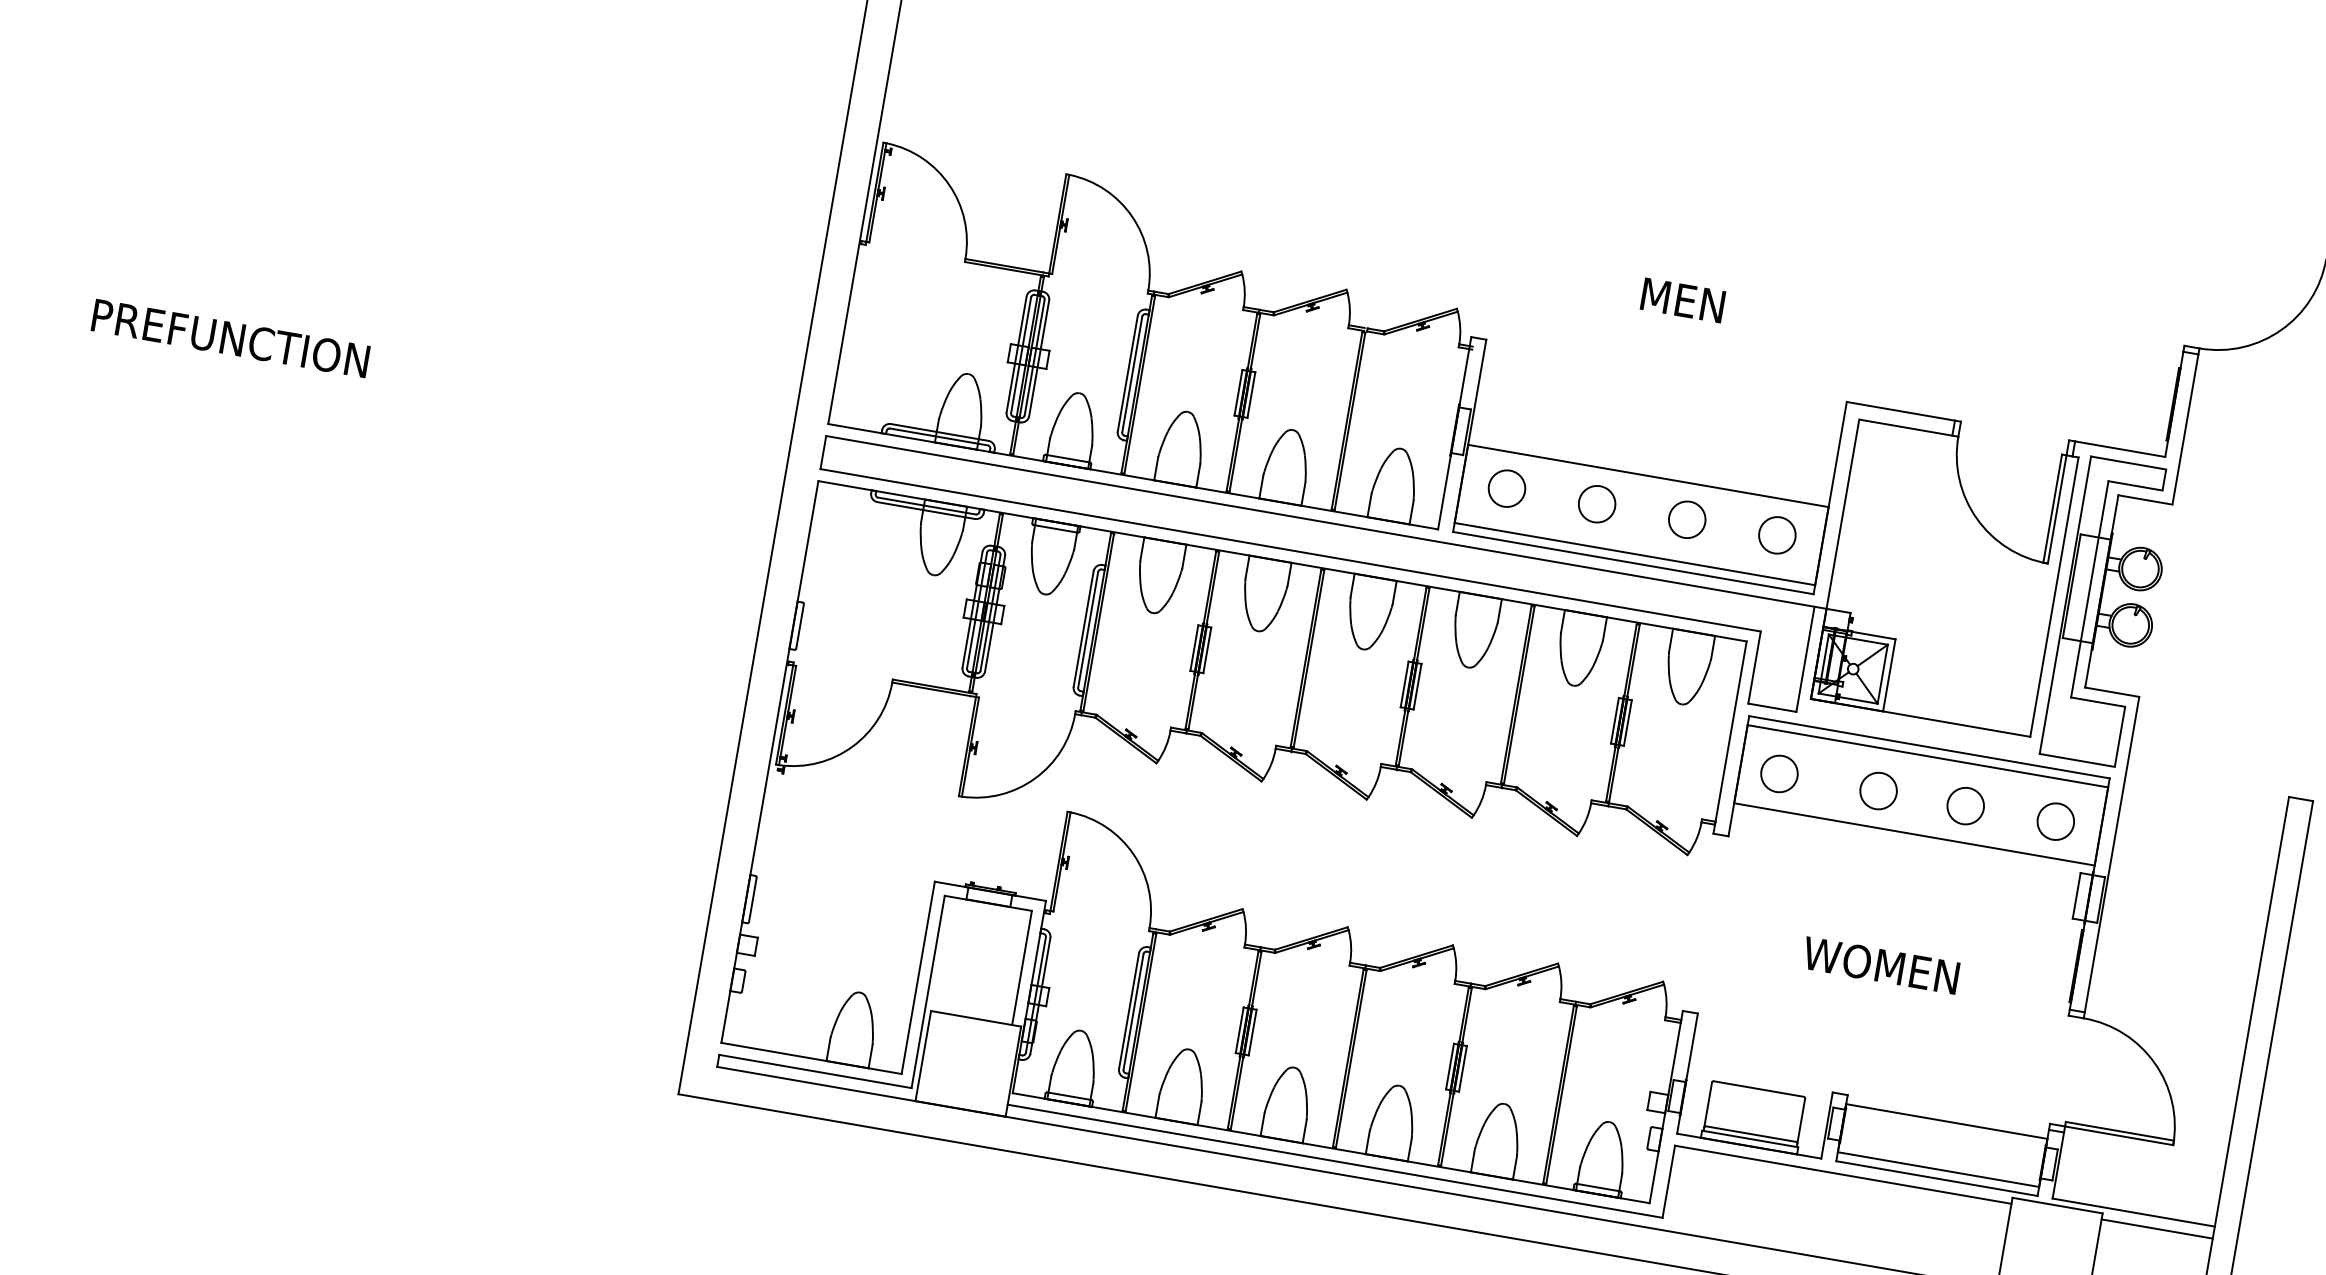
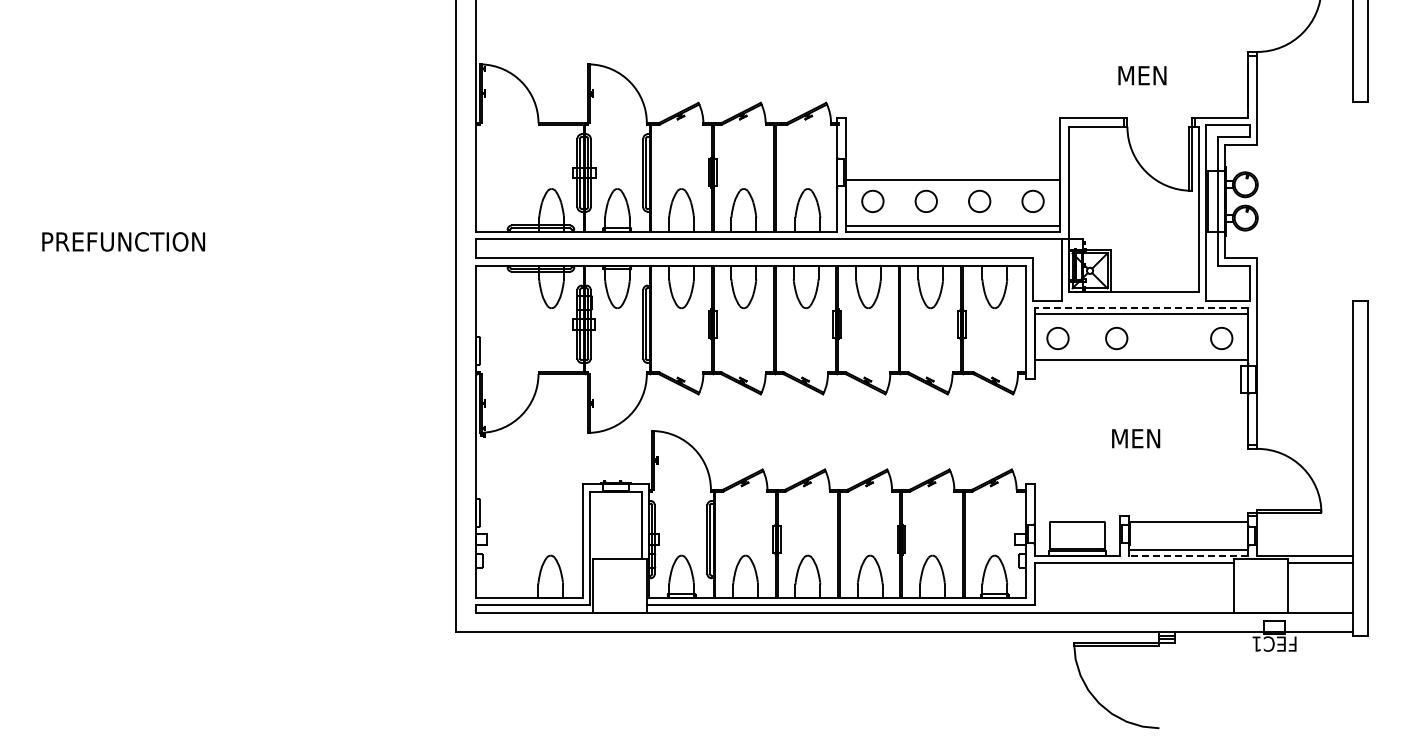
text: (1683, 300) -> (1142, 75), moved
line: (1929, 747) -> (1141, 308), solid -> dashed
circle: (1964, 805) -> (1167, 338), removed
text: (1879, 965) -> (1134, 438), WOMEN -> MEN
line: (1936, 1178) -> (1188, 555), solid -> dashed

